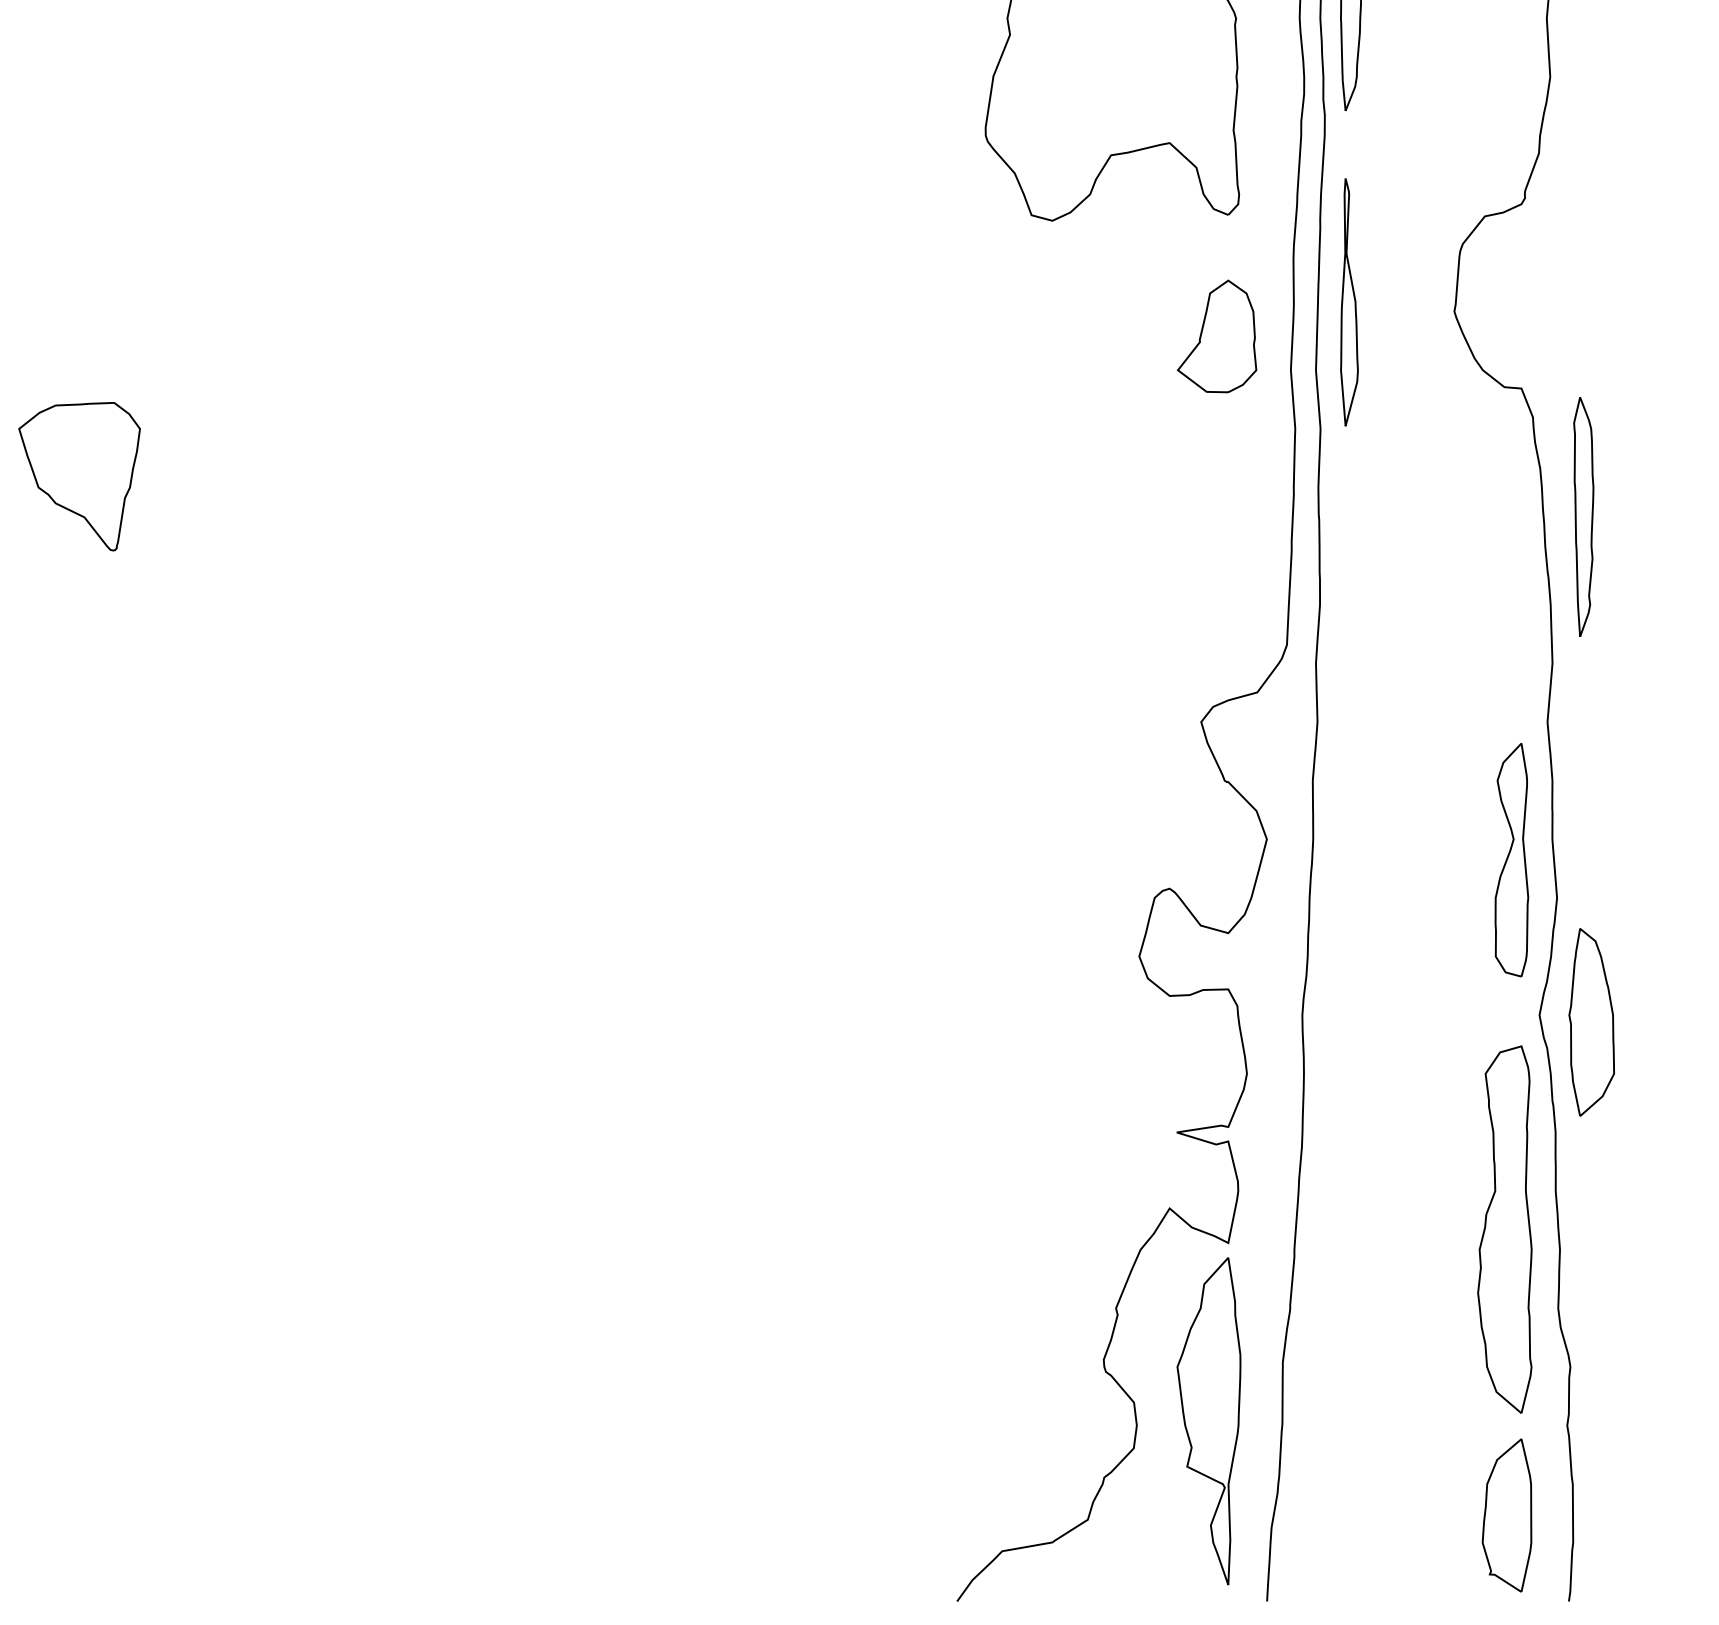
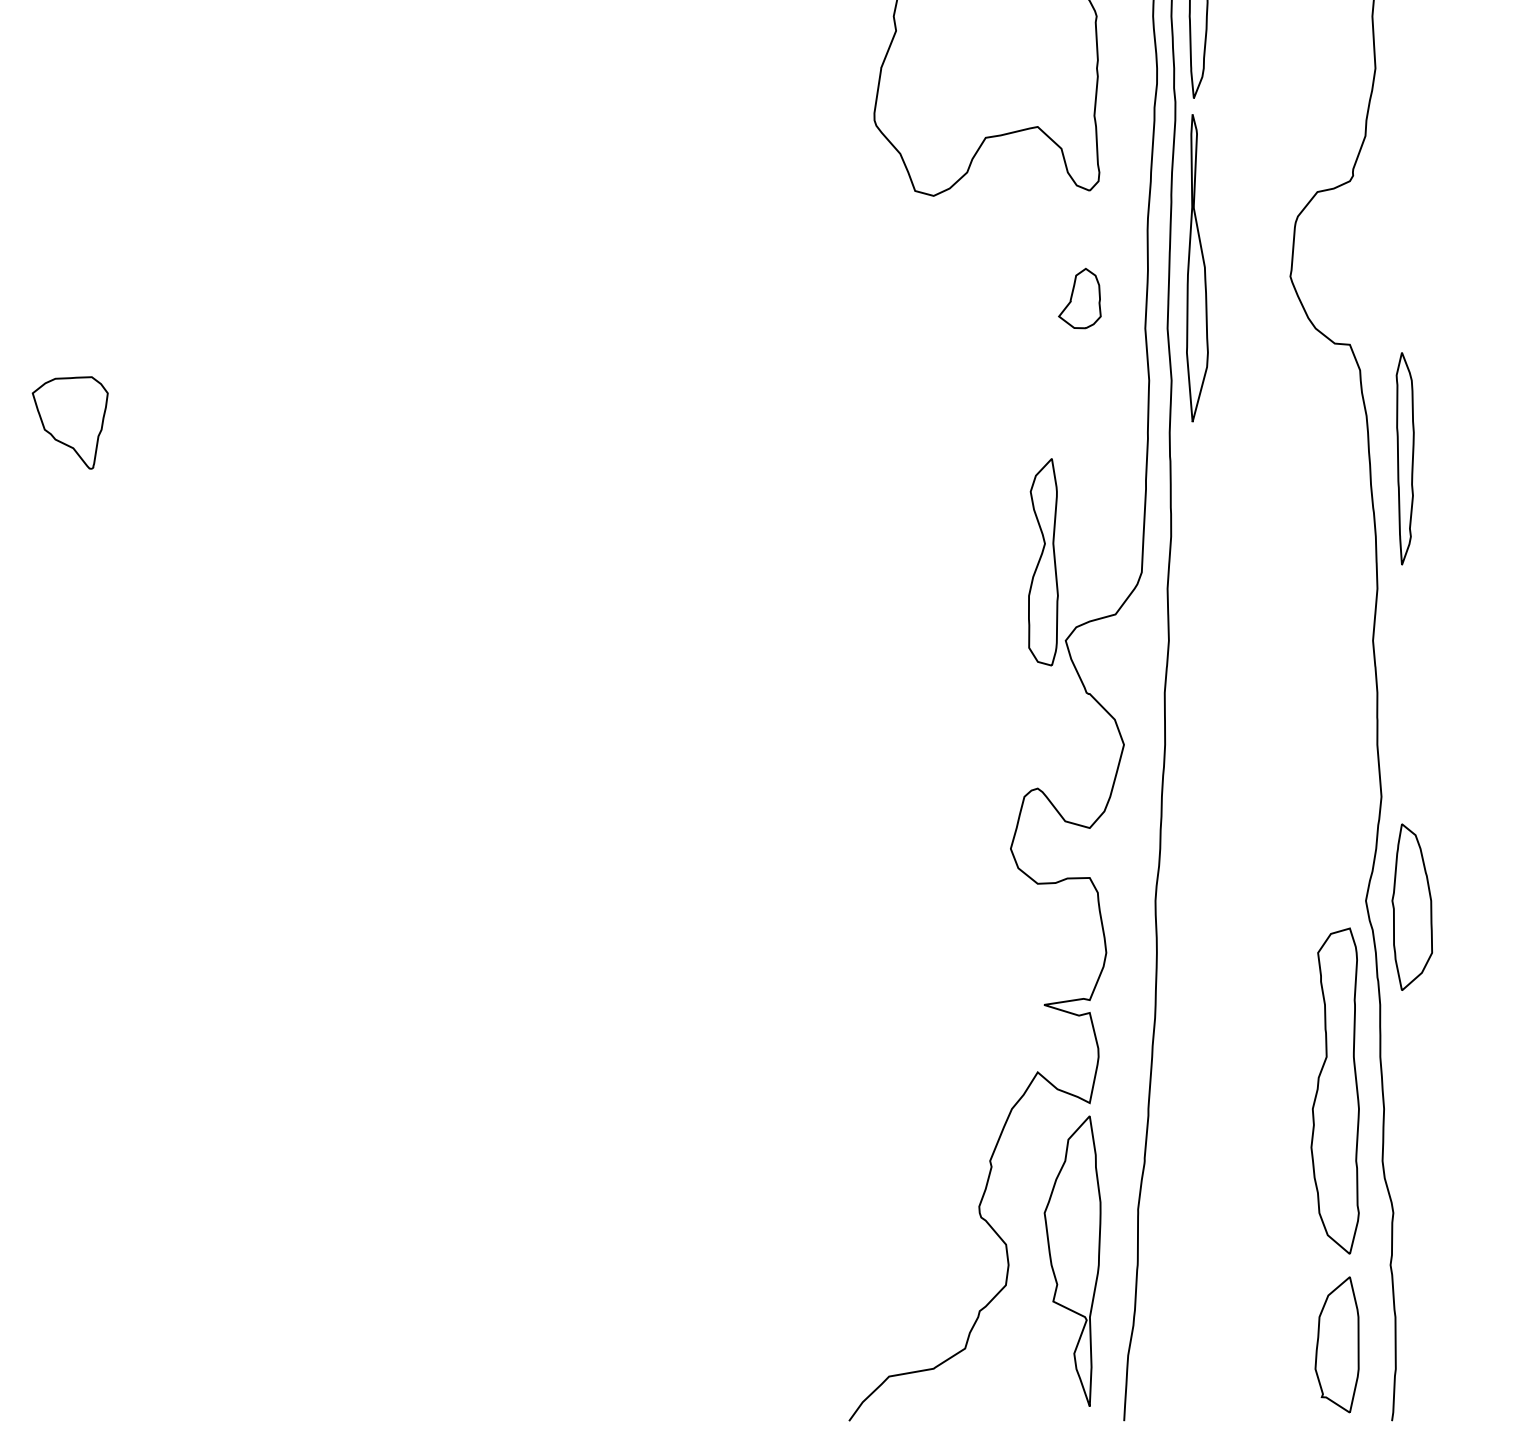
part: (1348, 302) -> (1196, 268), size x1.4
part: (1216, 336) -> (1079, 298), size x0.6
part: (78, 476) -> (69, 422), size x0.7
part: (1511, 860) -> (1043, 562), moved

